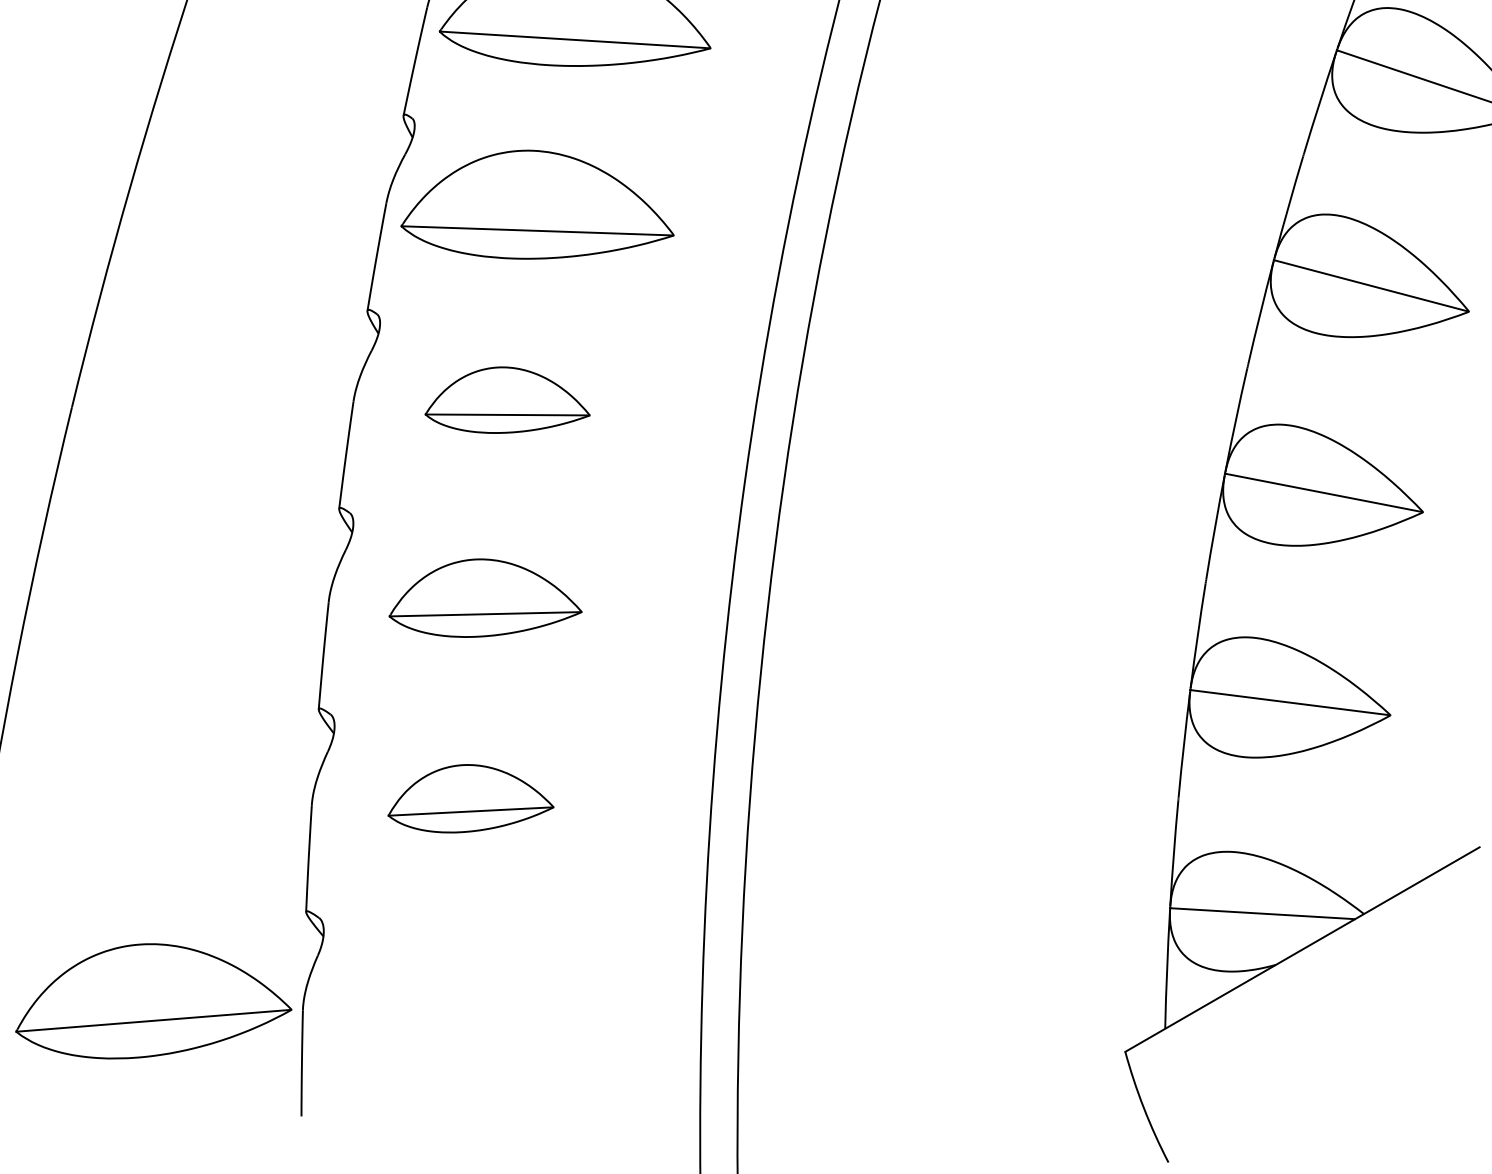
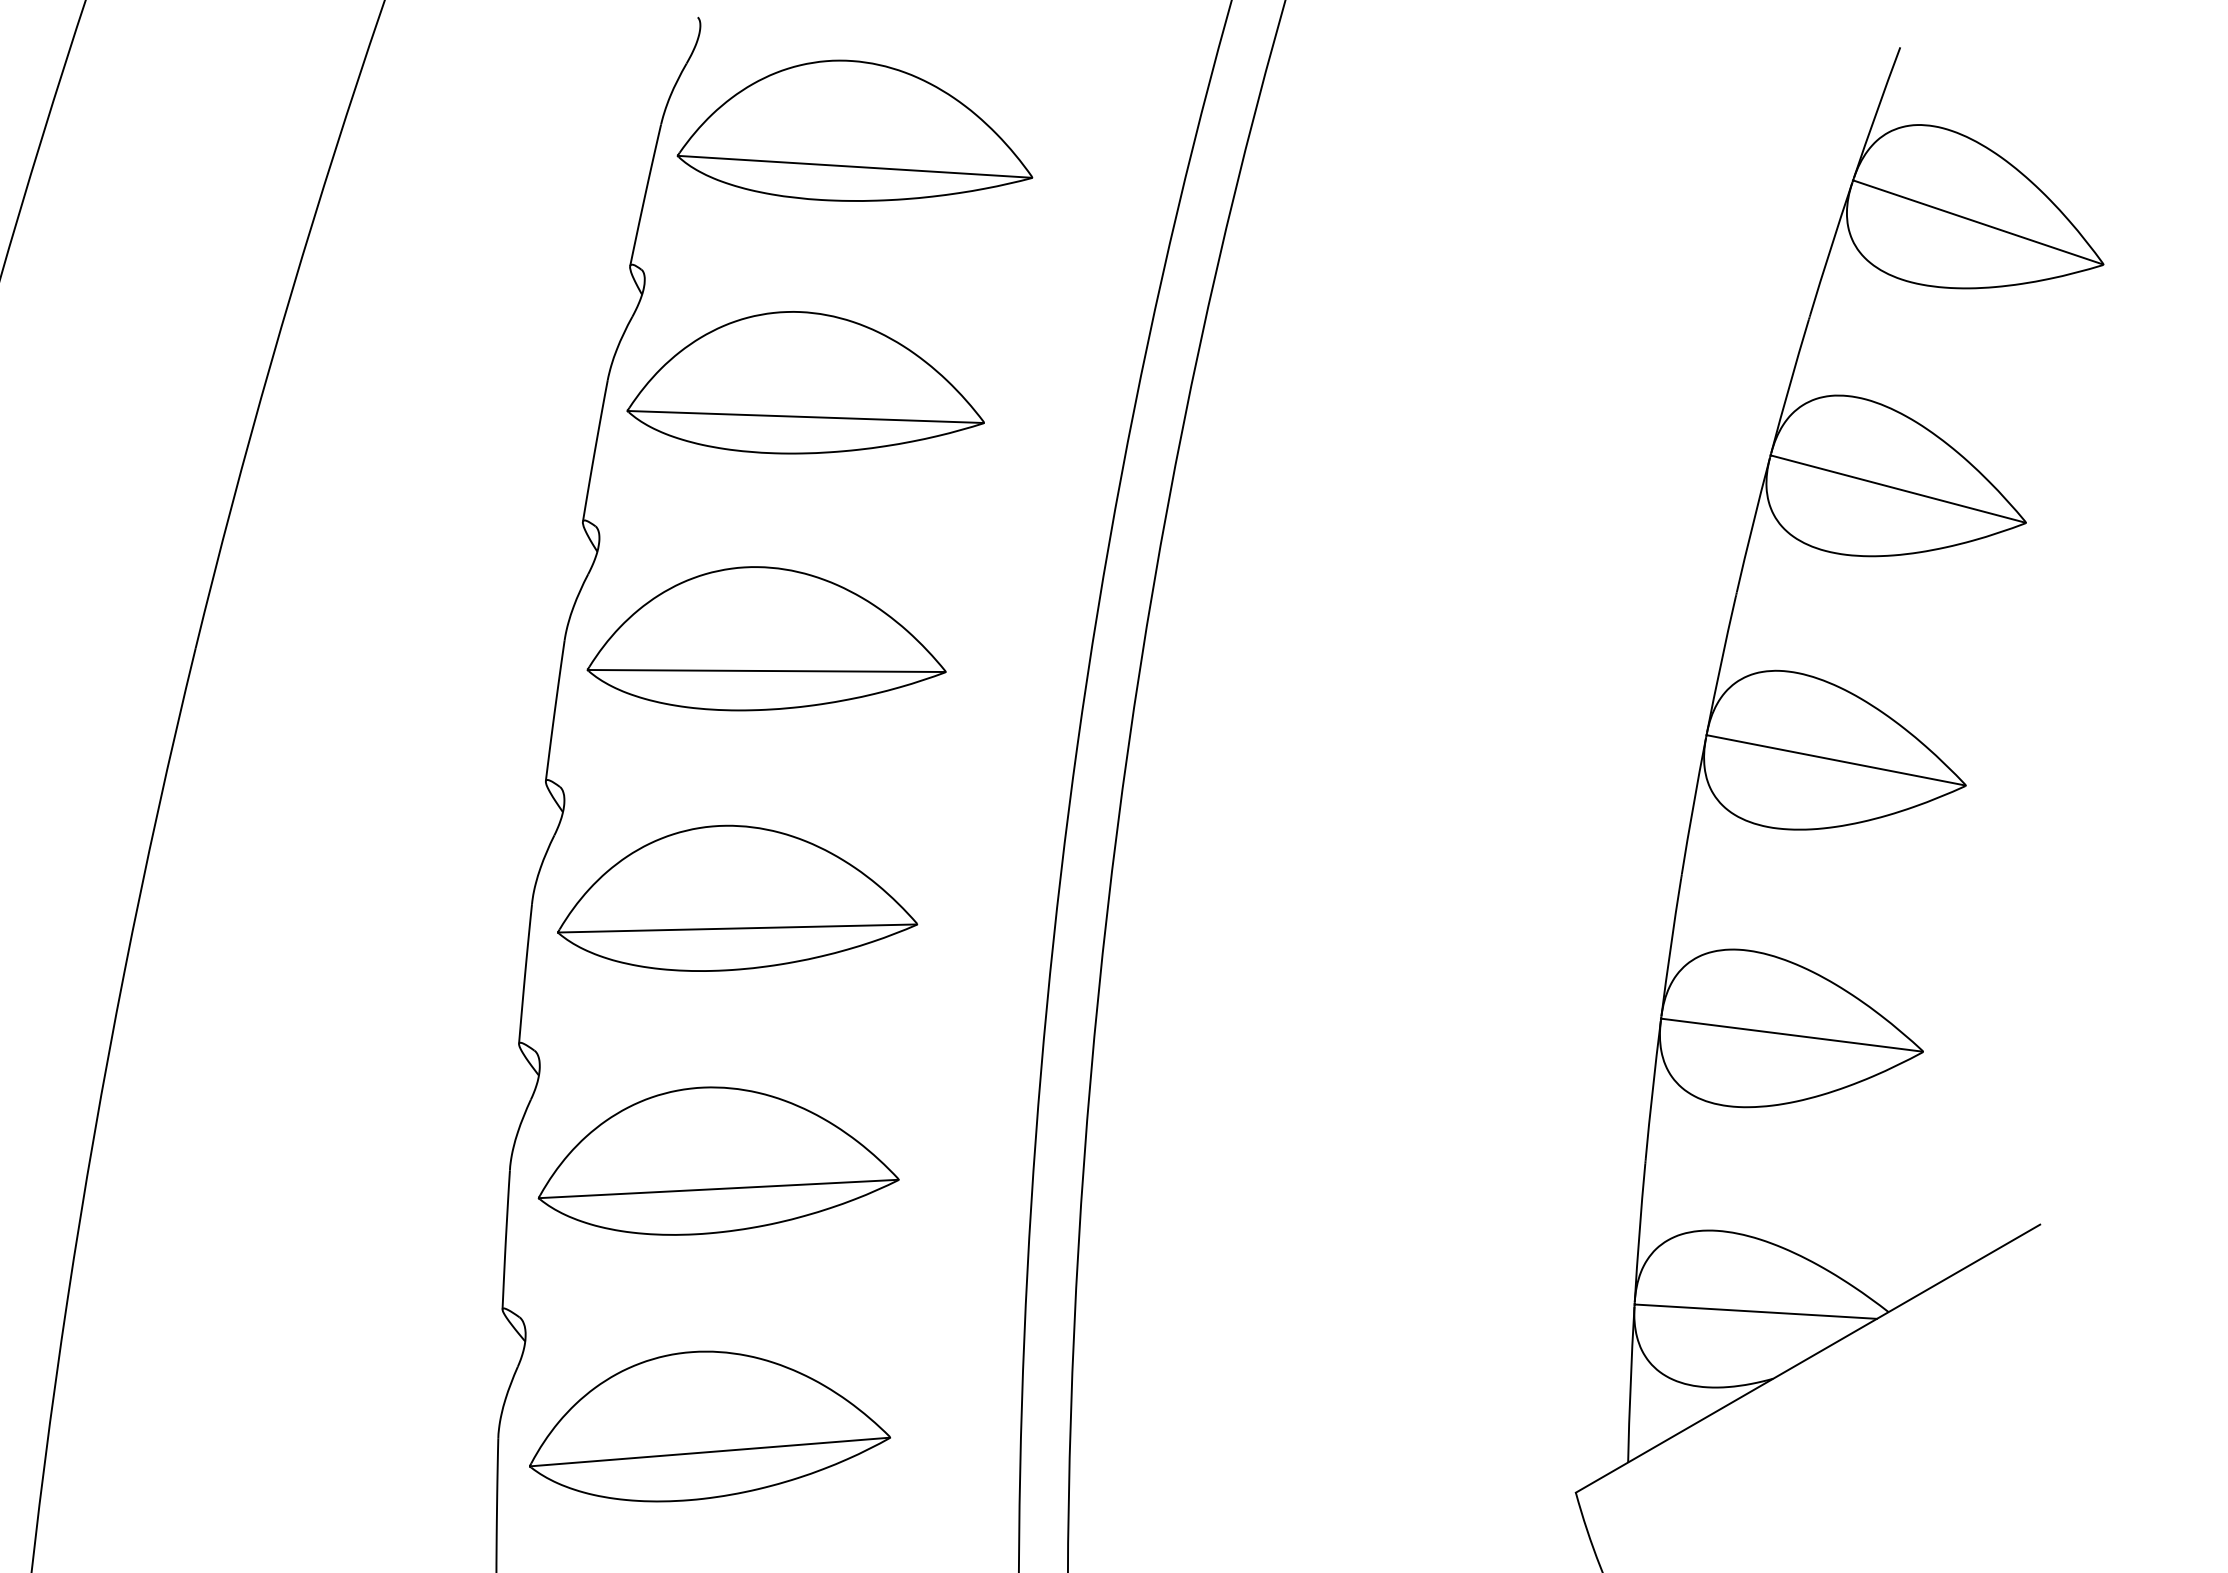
part: (507, 399) -> (766, 638), size x1.67
part: (485, 597) -> (737, 897), size x1.43
part: (470, 798) -> (718, 1160), size x1.67
part: (153, 1001) -> (709, 1426), moved

